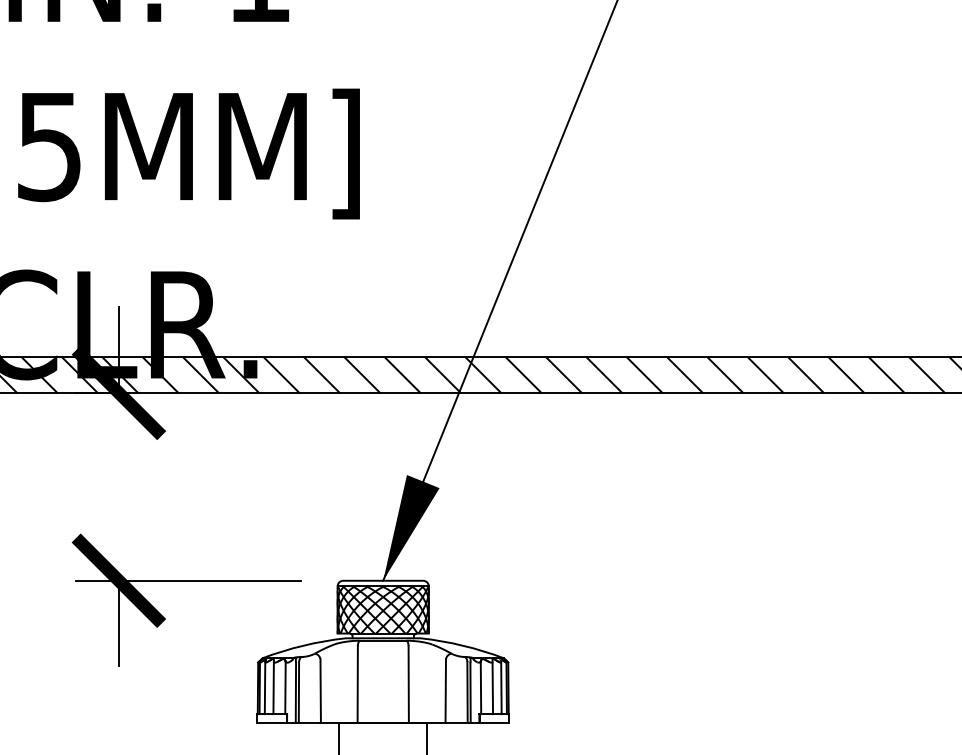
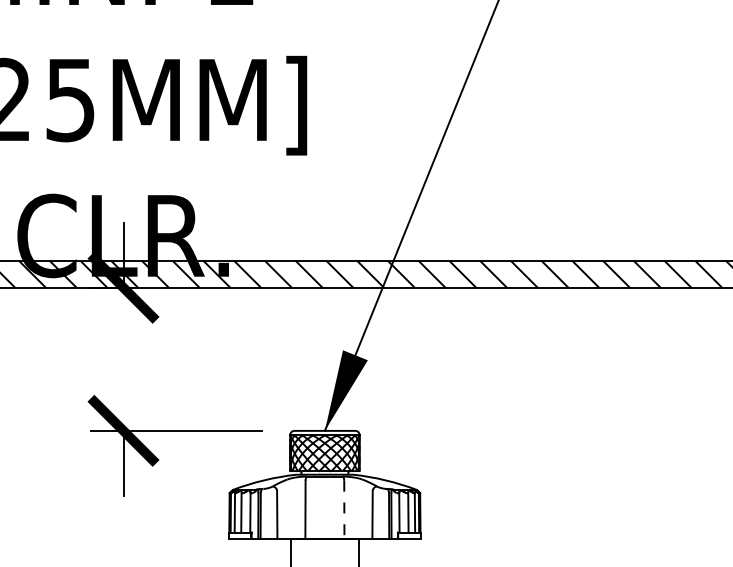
line: (408, 684) -> (344, 509), solid -> dashed

